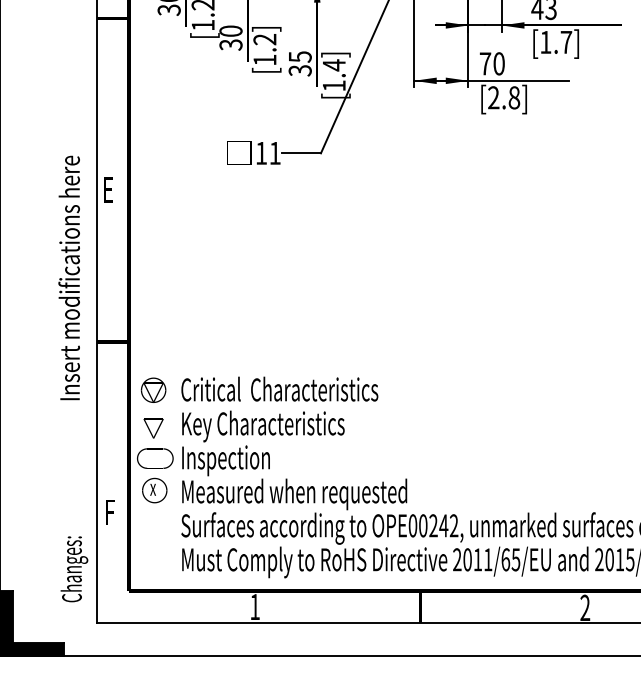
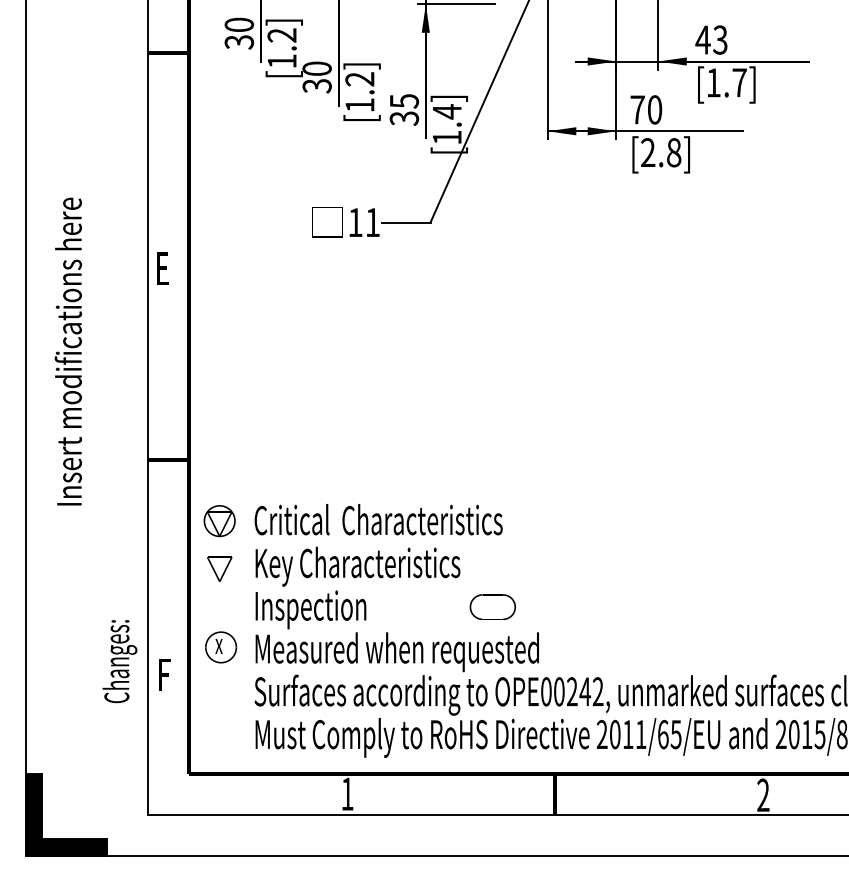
text: (68, 277) -> (67, 351), moved
part: (155, 458) -> (492, 607), moved
text: (74, 569) -> (119, 661), moved

